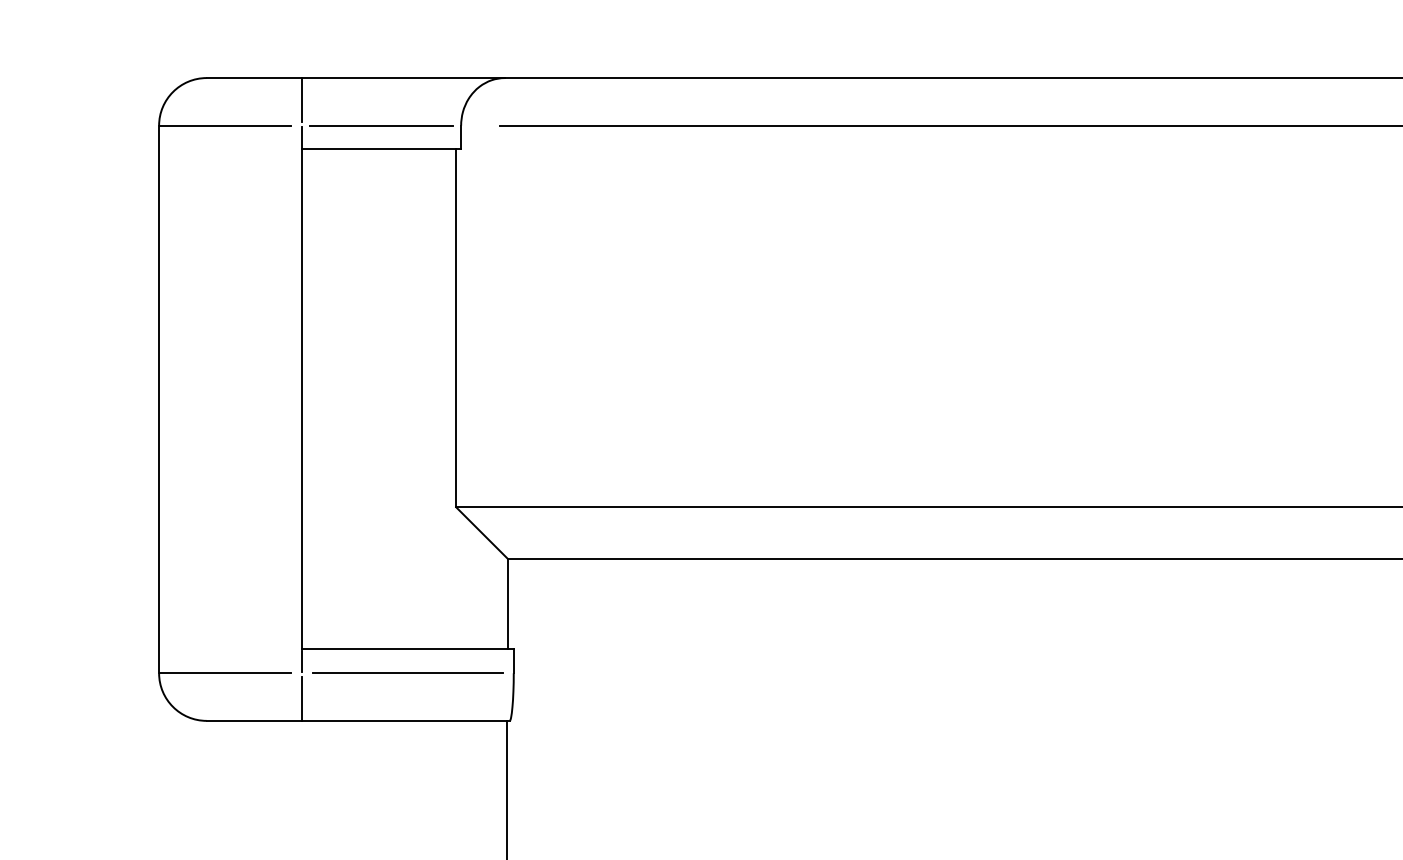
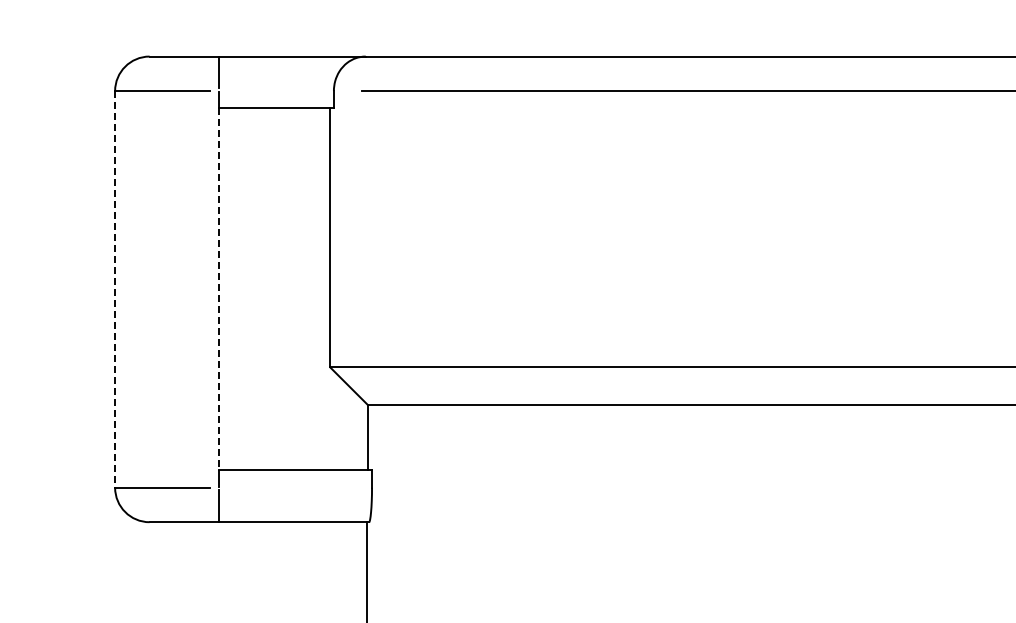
line: (381, 126) -> (276, 91), removed
line: (159, 399) -> (115, 289), solid -> dashed
line: (301, 399) -> (218, 289), solid -> dashed
line: (408, 672) -> (295, 487), removed

